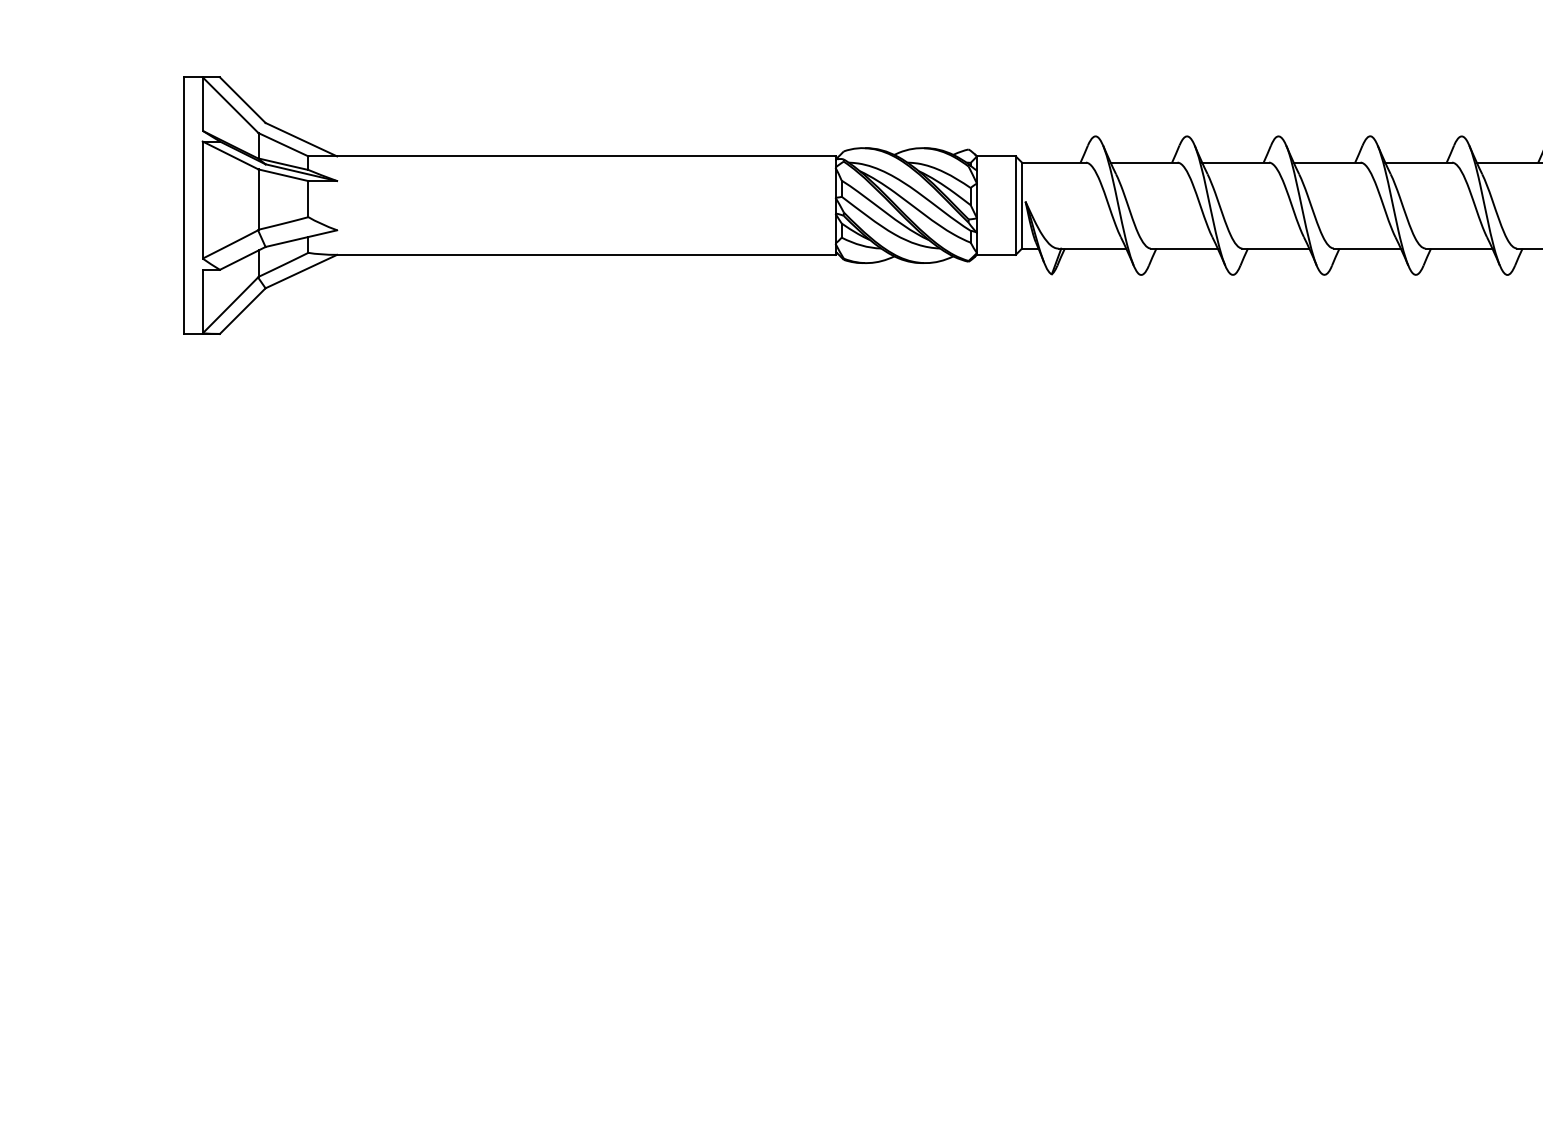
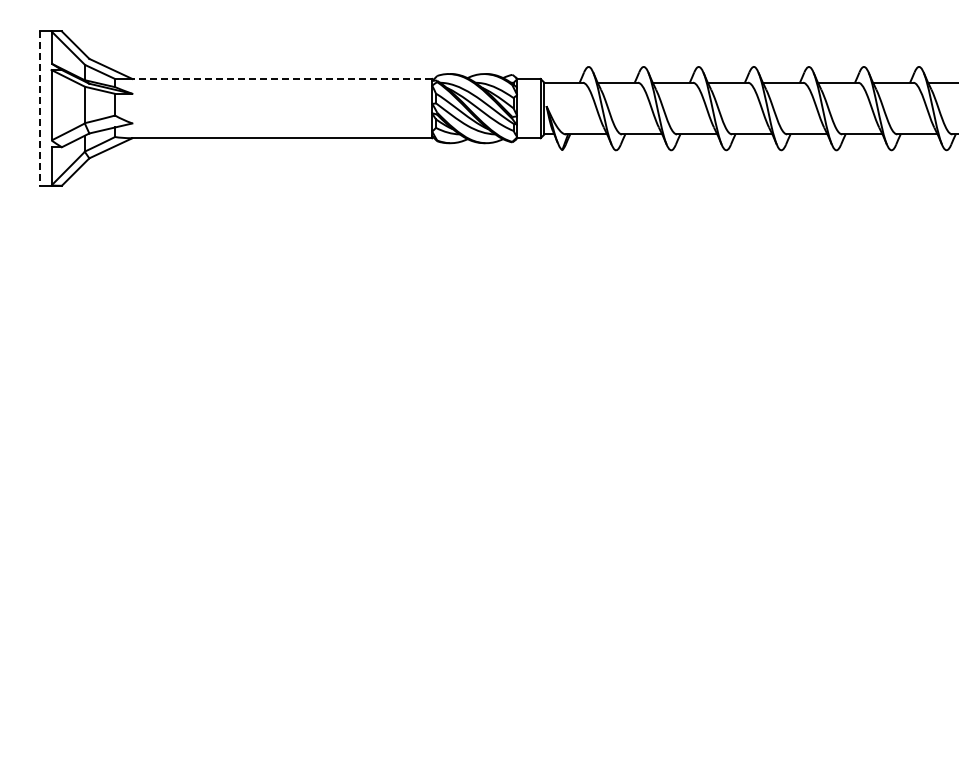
line: (586, 157) -> (282, 79), solid -> dashed
line: (184, 207) -> (40, 109), solid -> dashed

